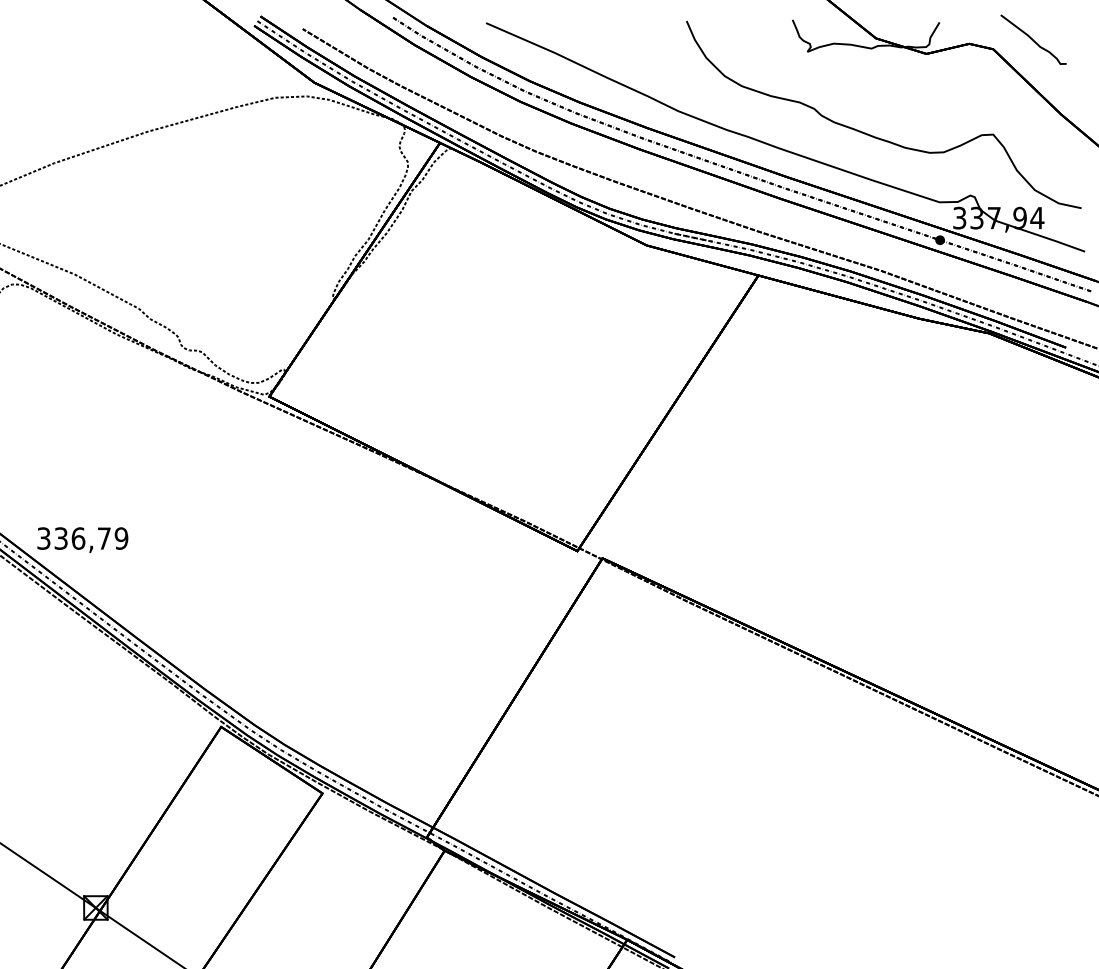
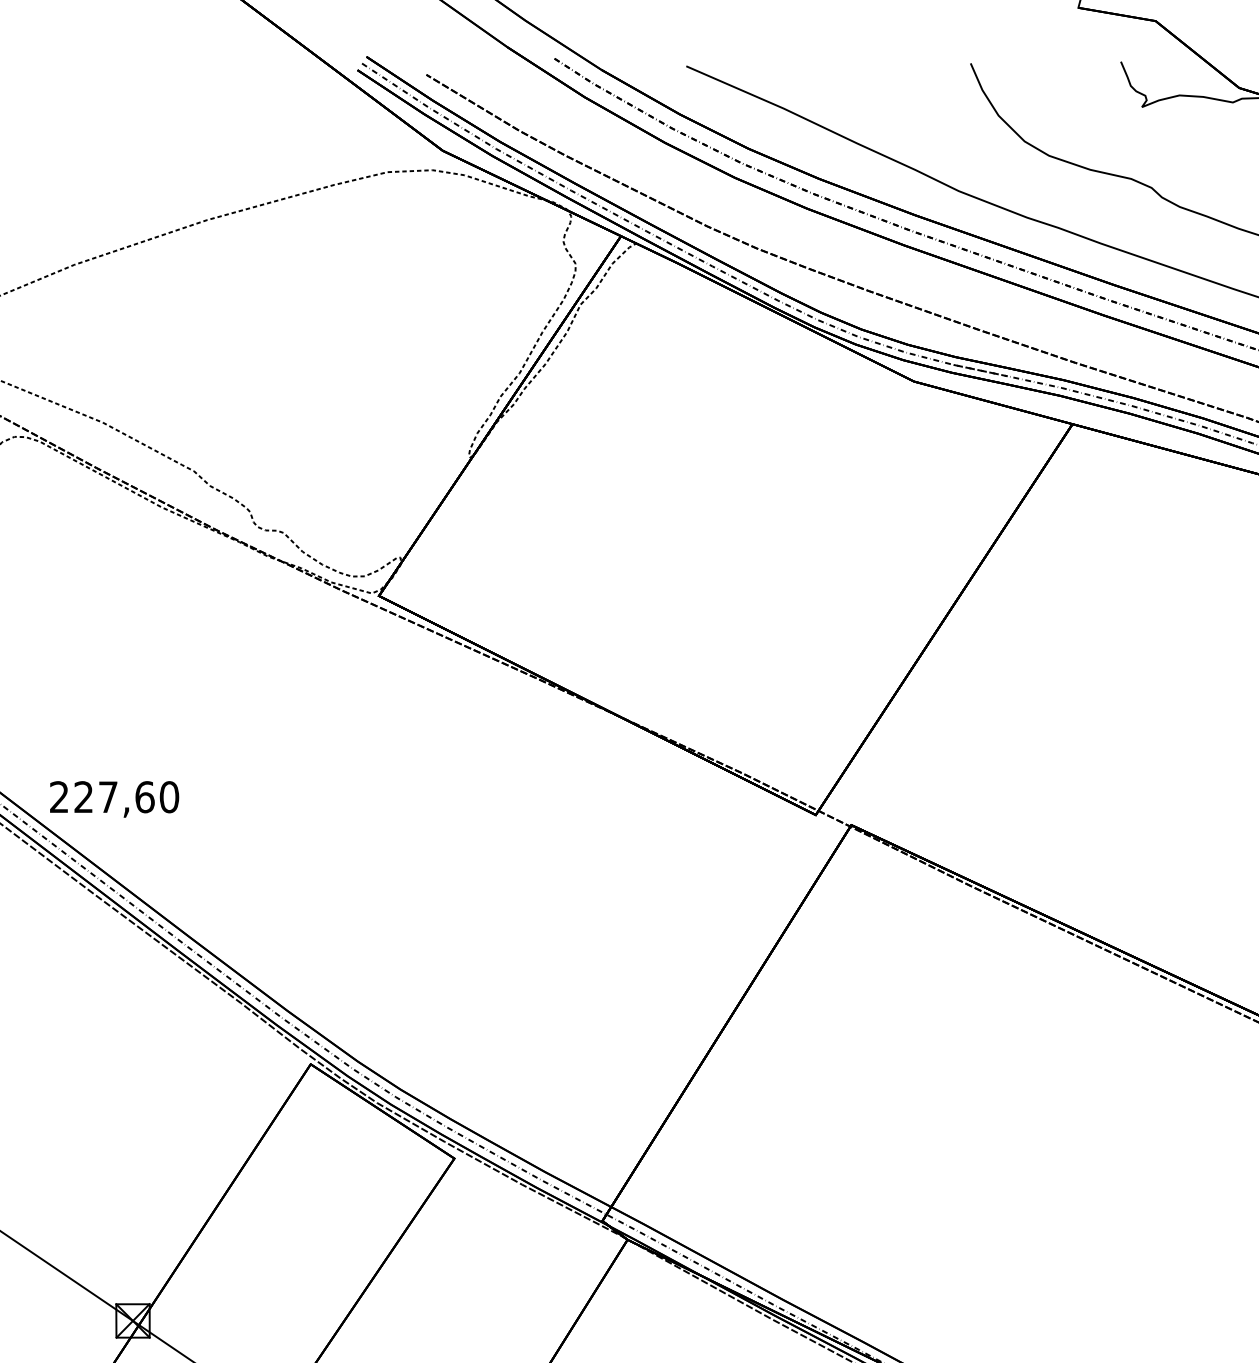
text: (82, 538) -> (114, 797), 336,79 -> 227,60

